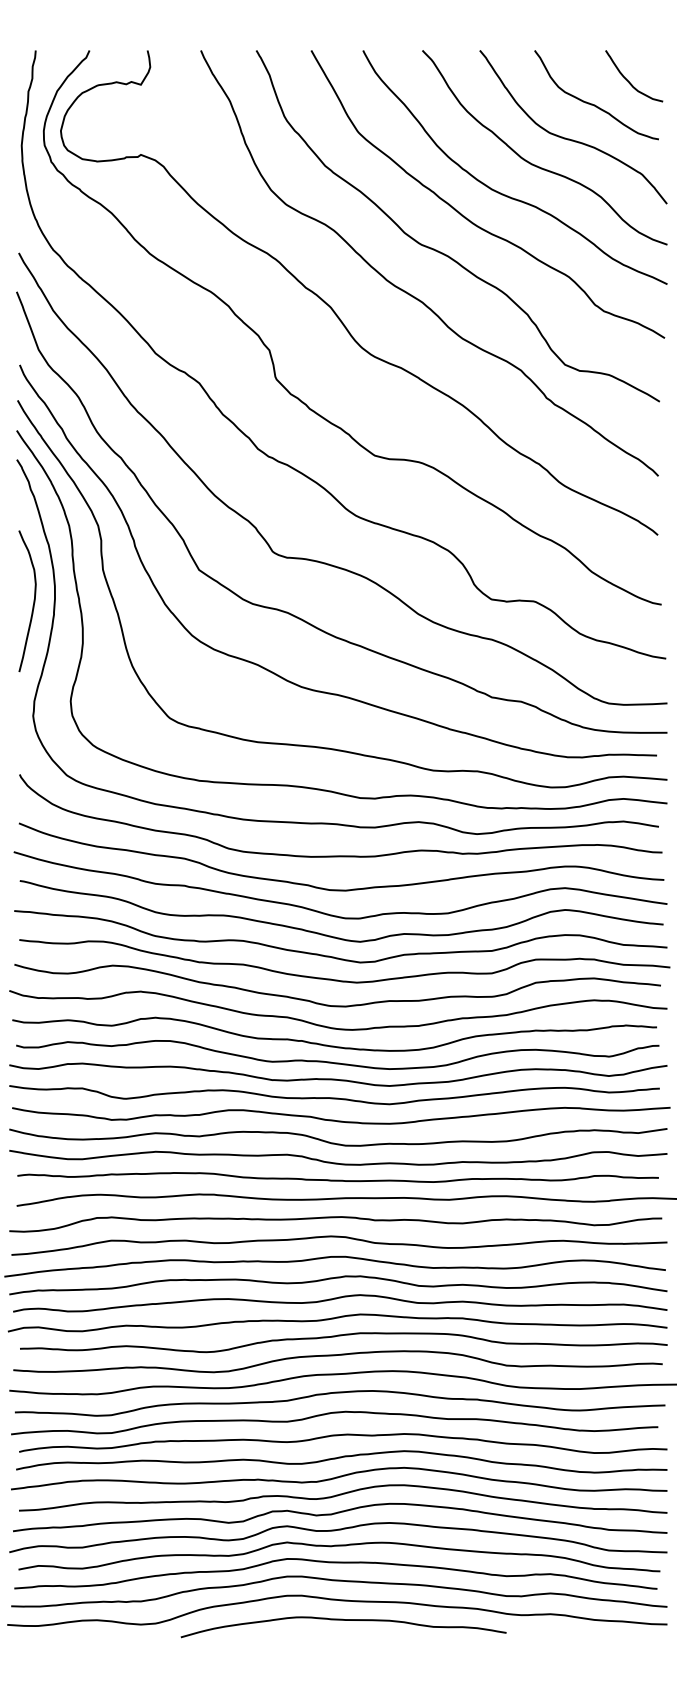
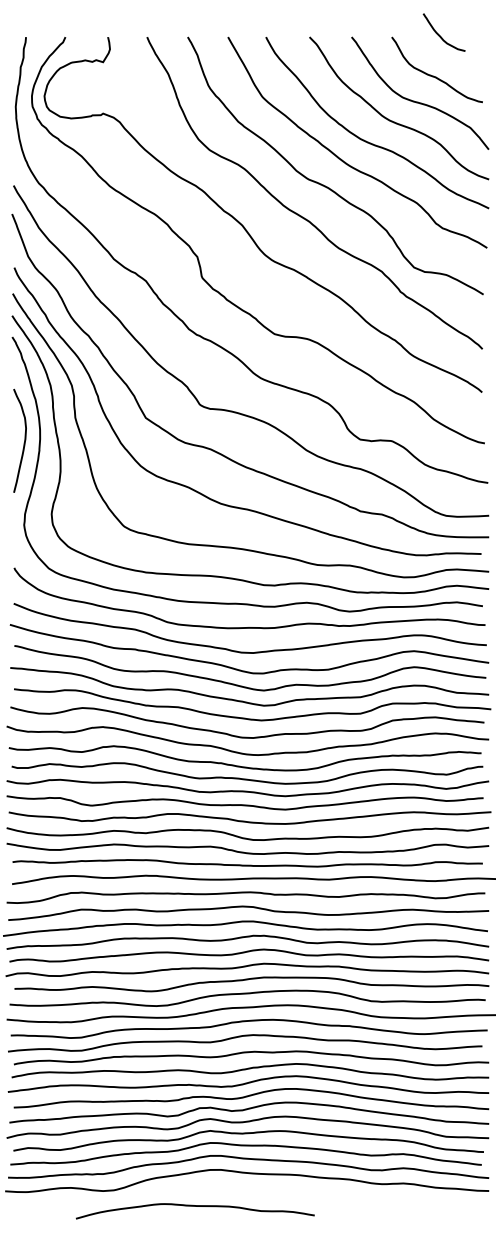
curve: (629, 81) -> (440, 36), moved
curve: (343, 1620) -> (195, 1206), moved

